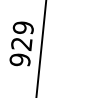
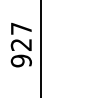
text: (22, 27) -> (20, 28), 929 -> 927

